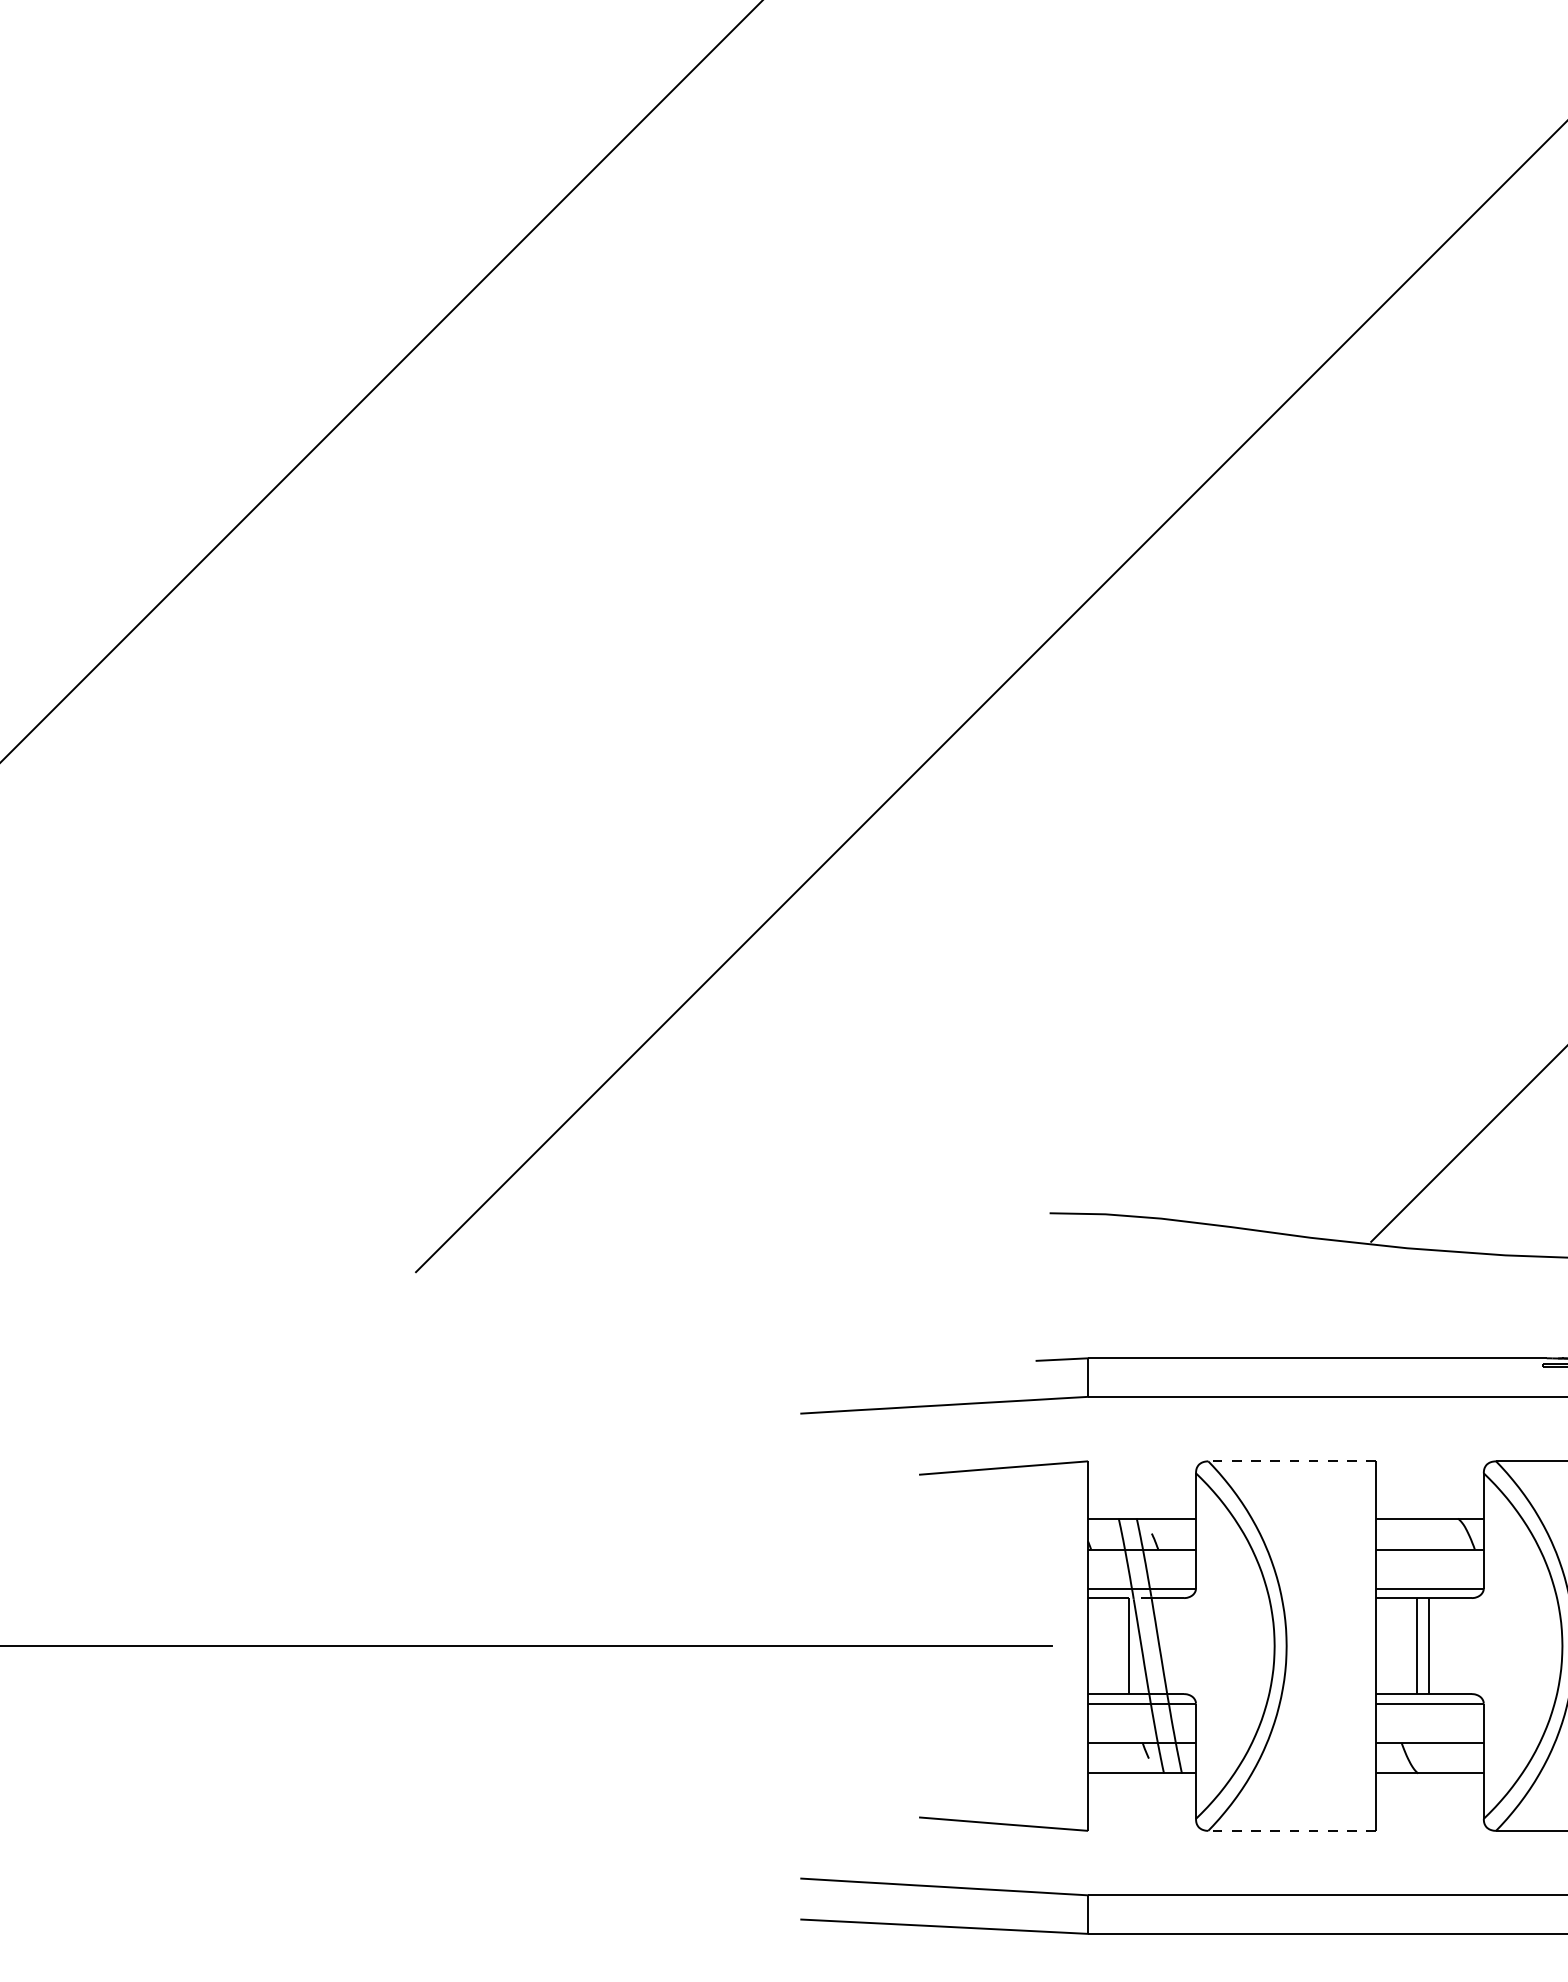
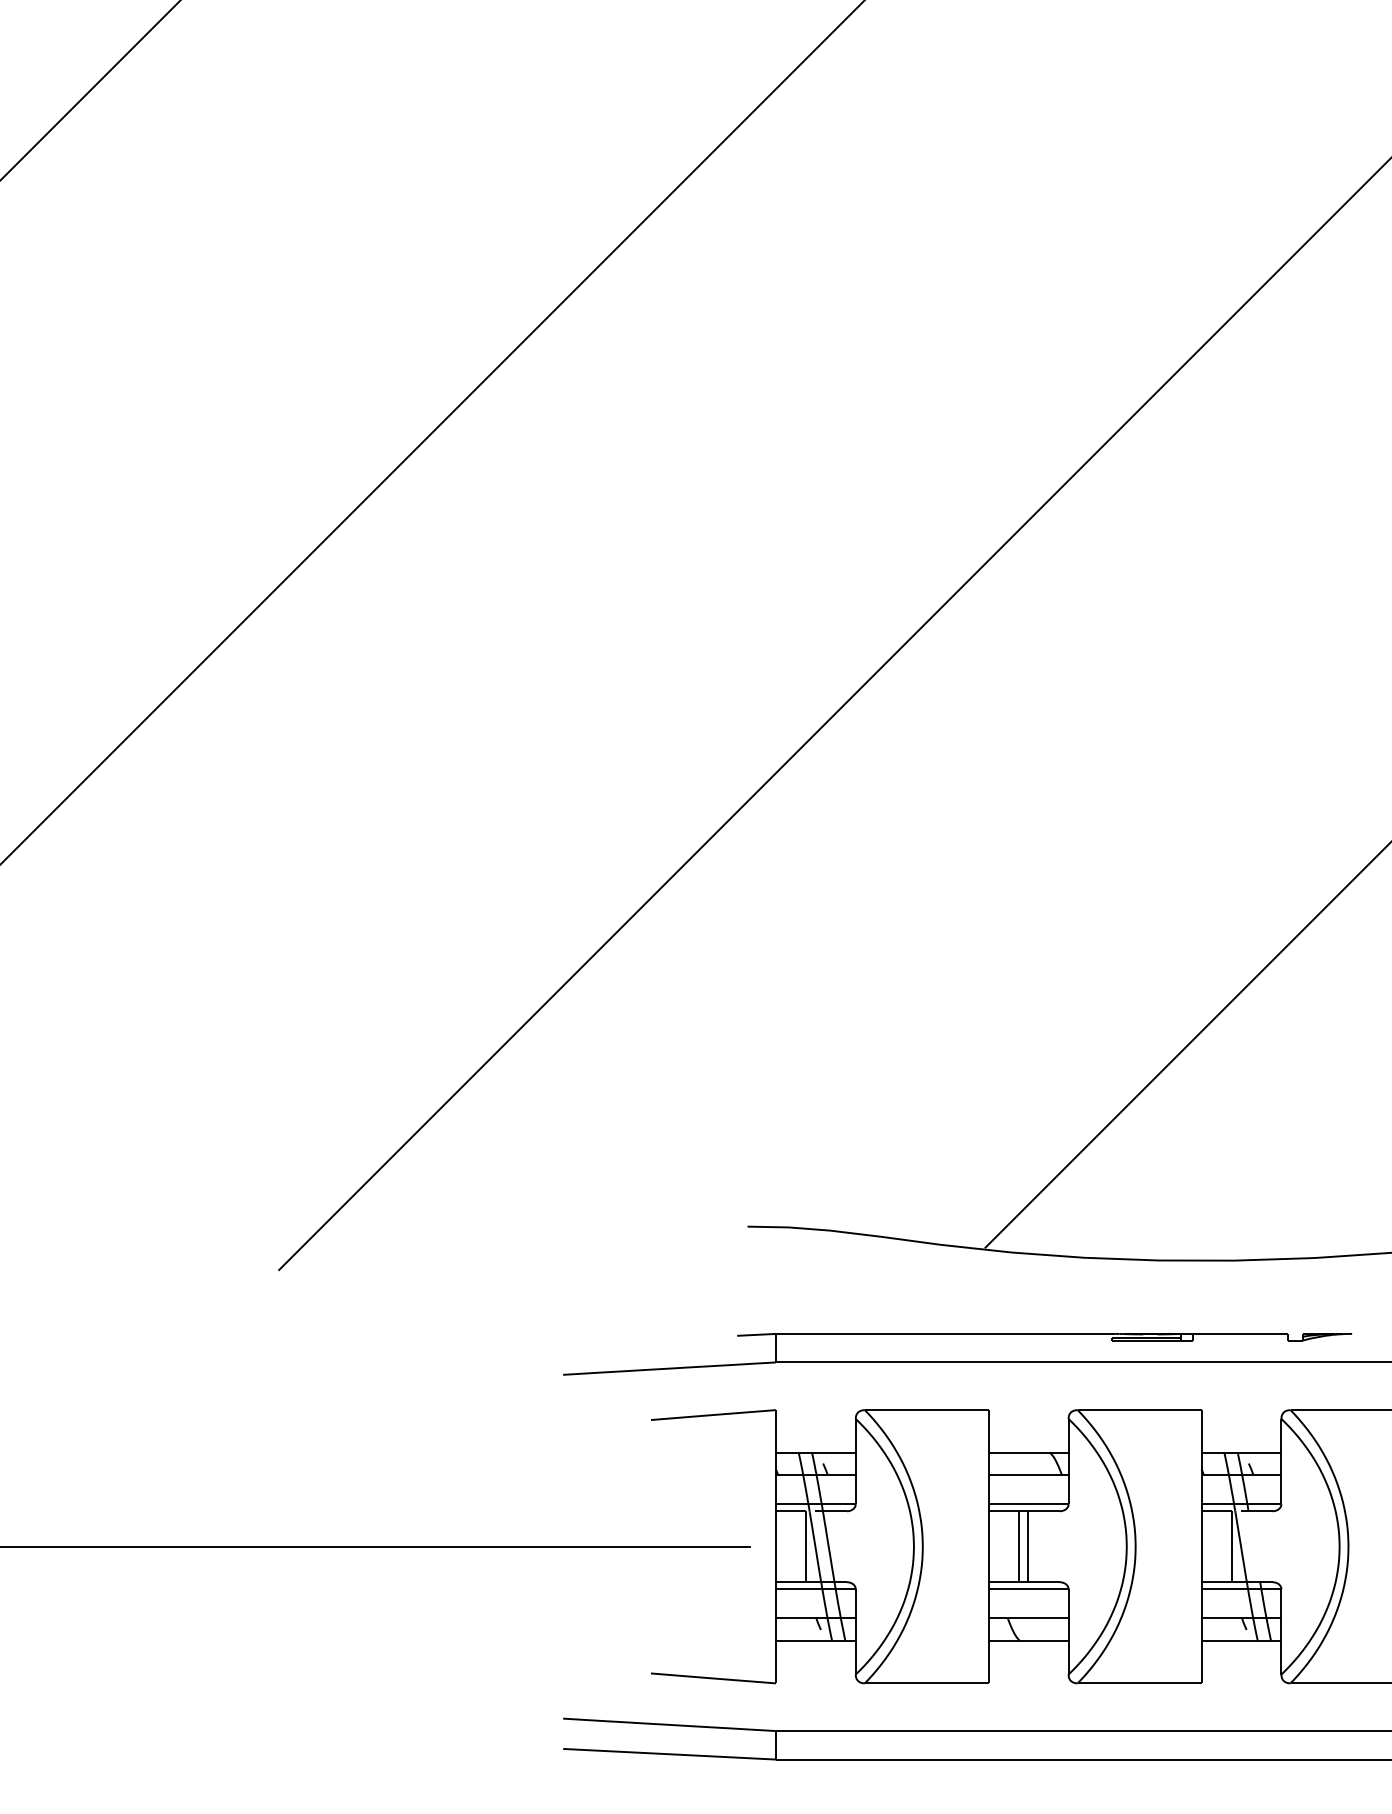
line: (1291, 1461) -> (926, 1410), dashed -> solid
line: (1291, 1831) -> (926, 1683), dashed -> solid

